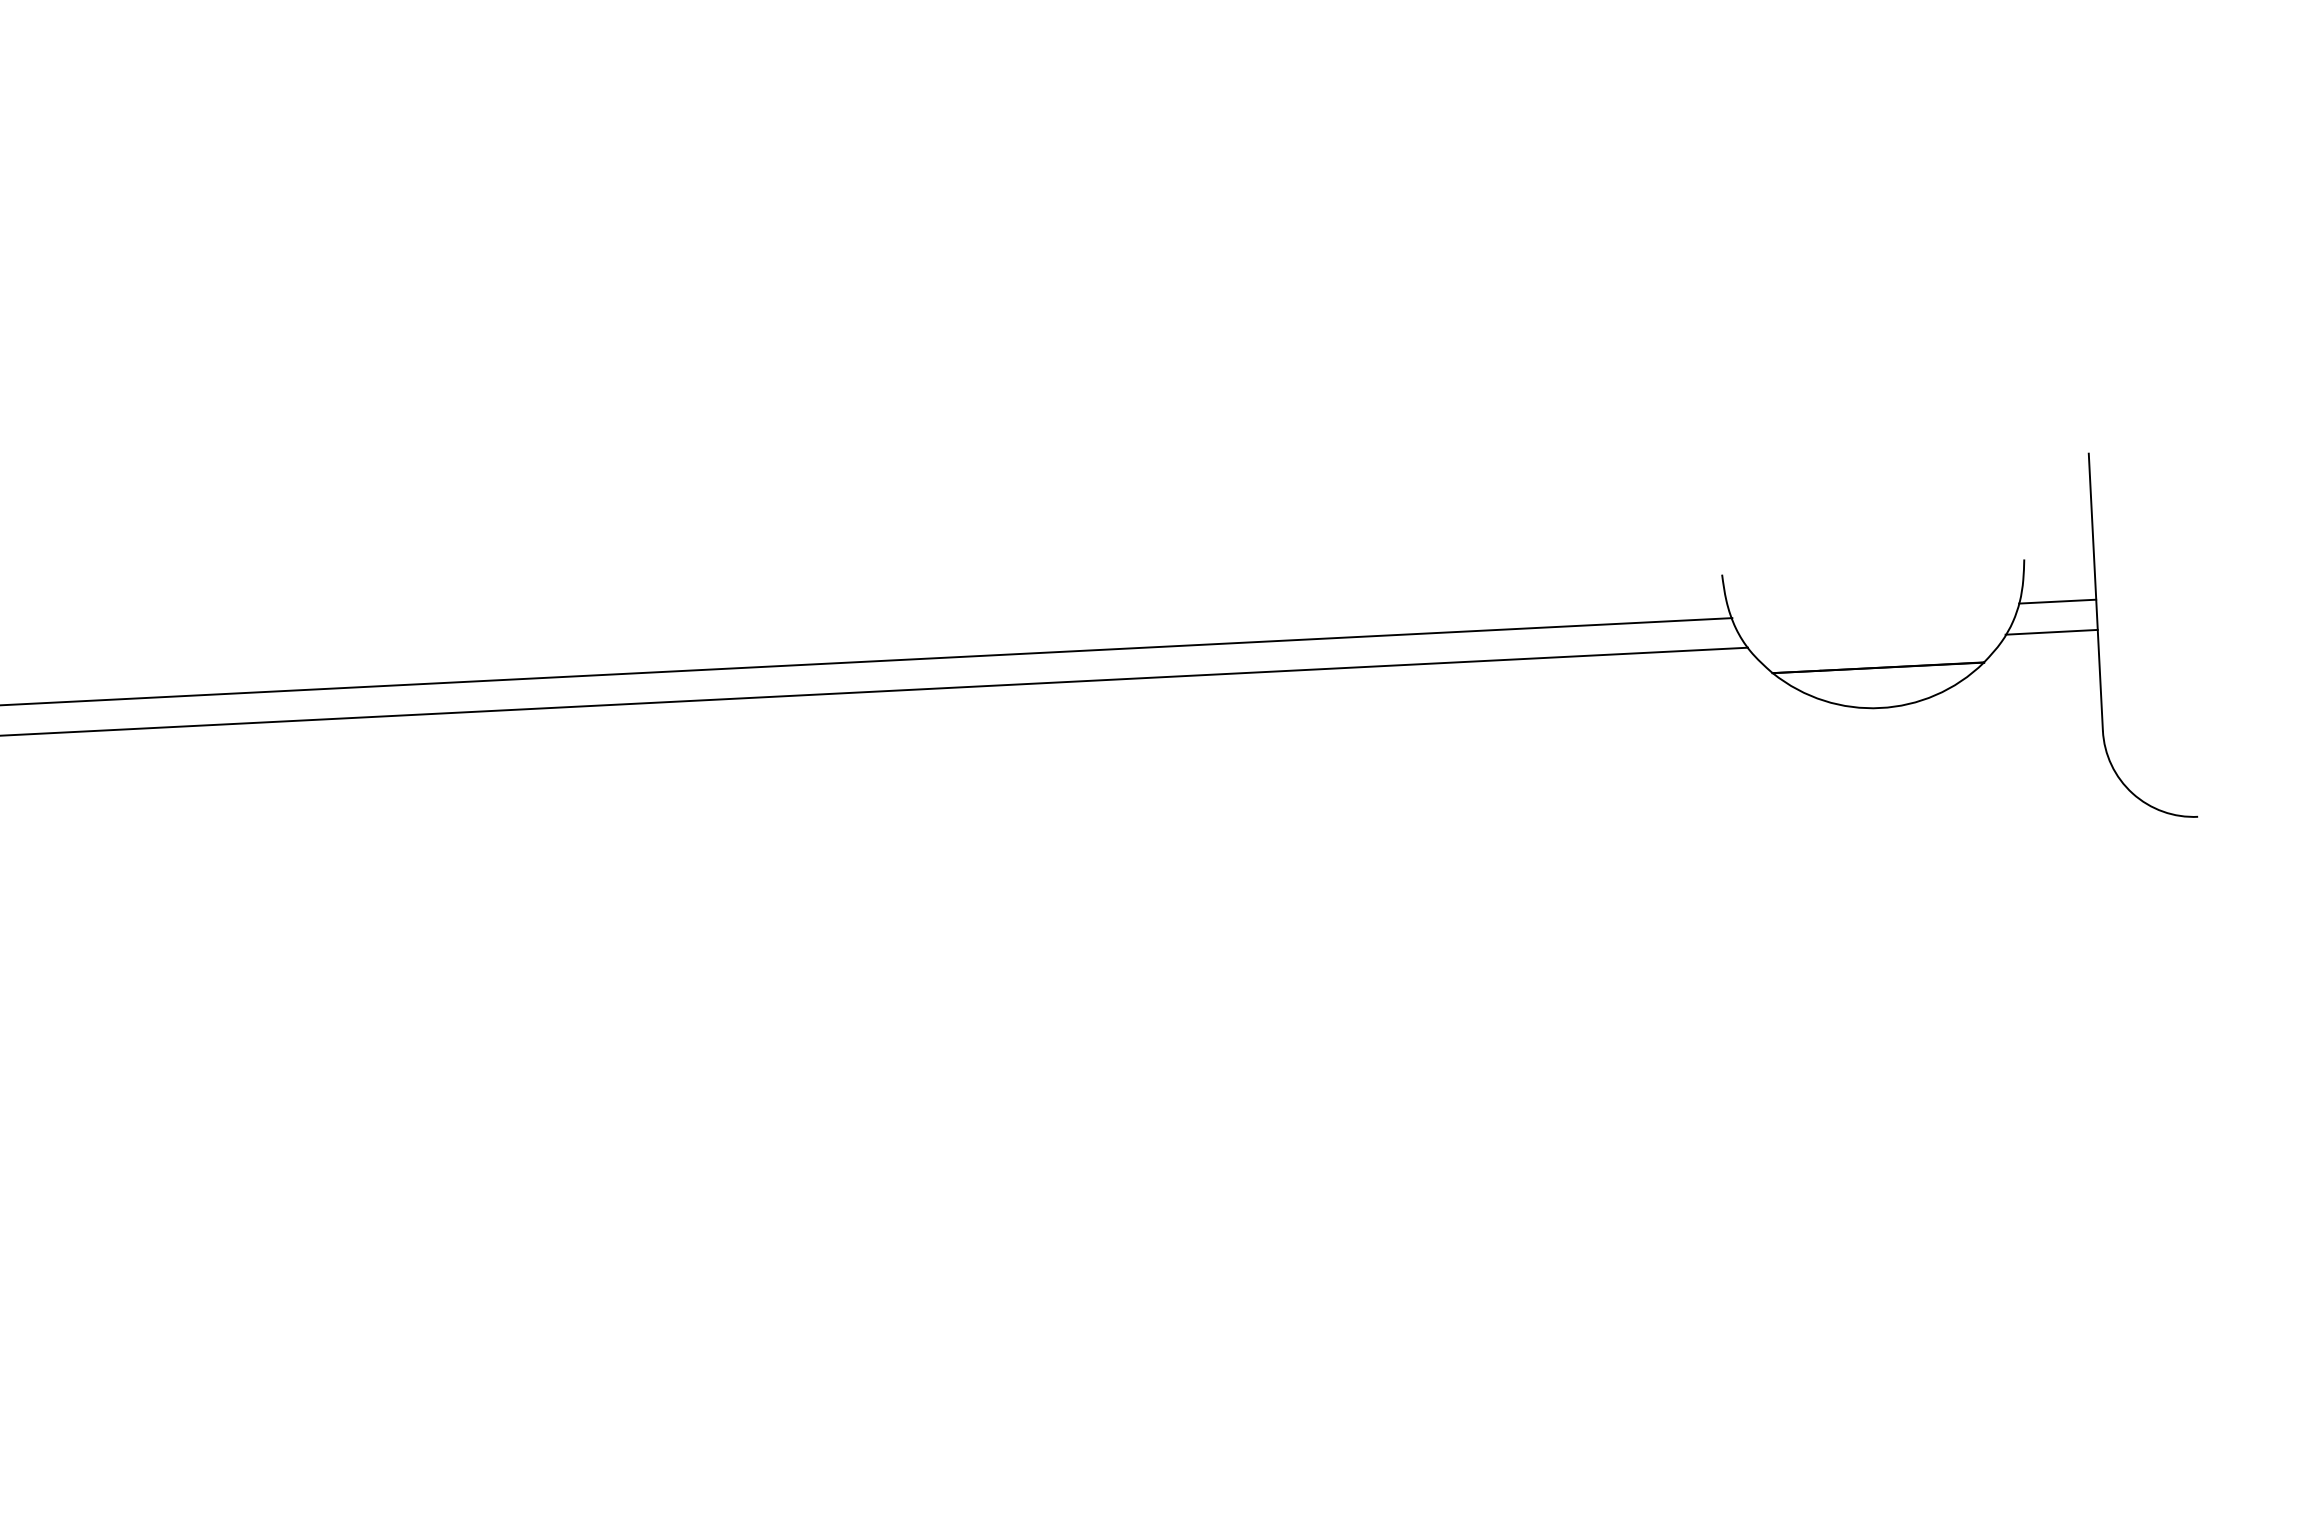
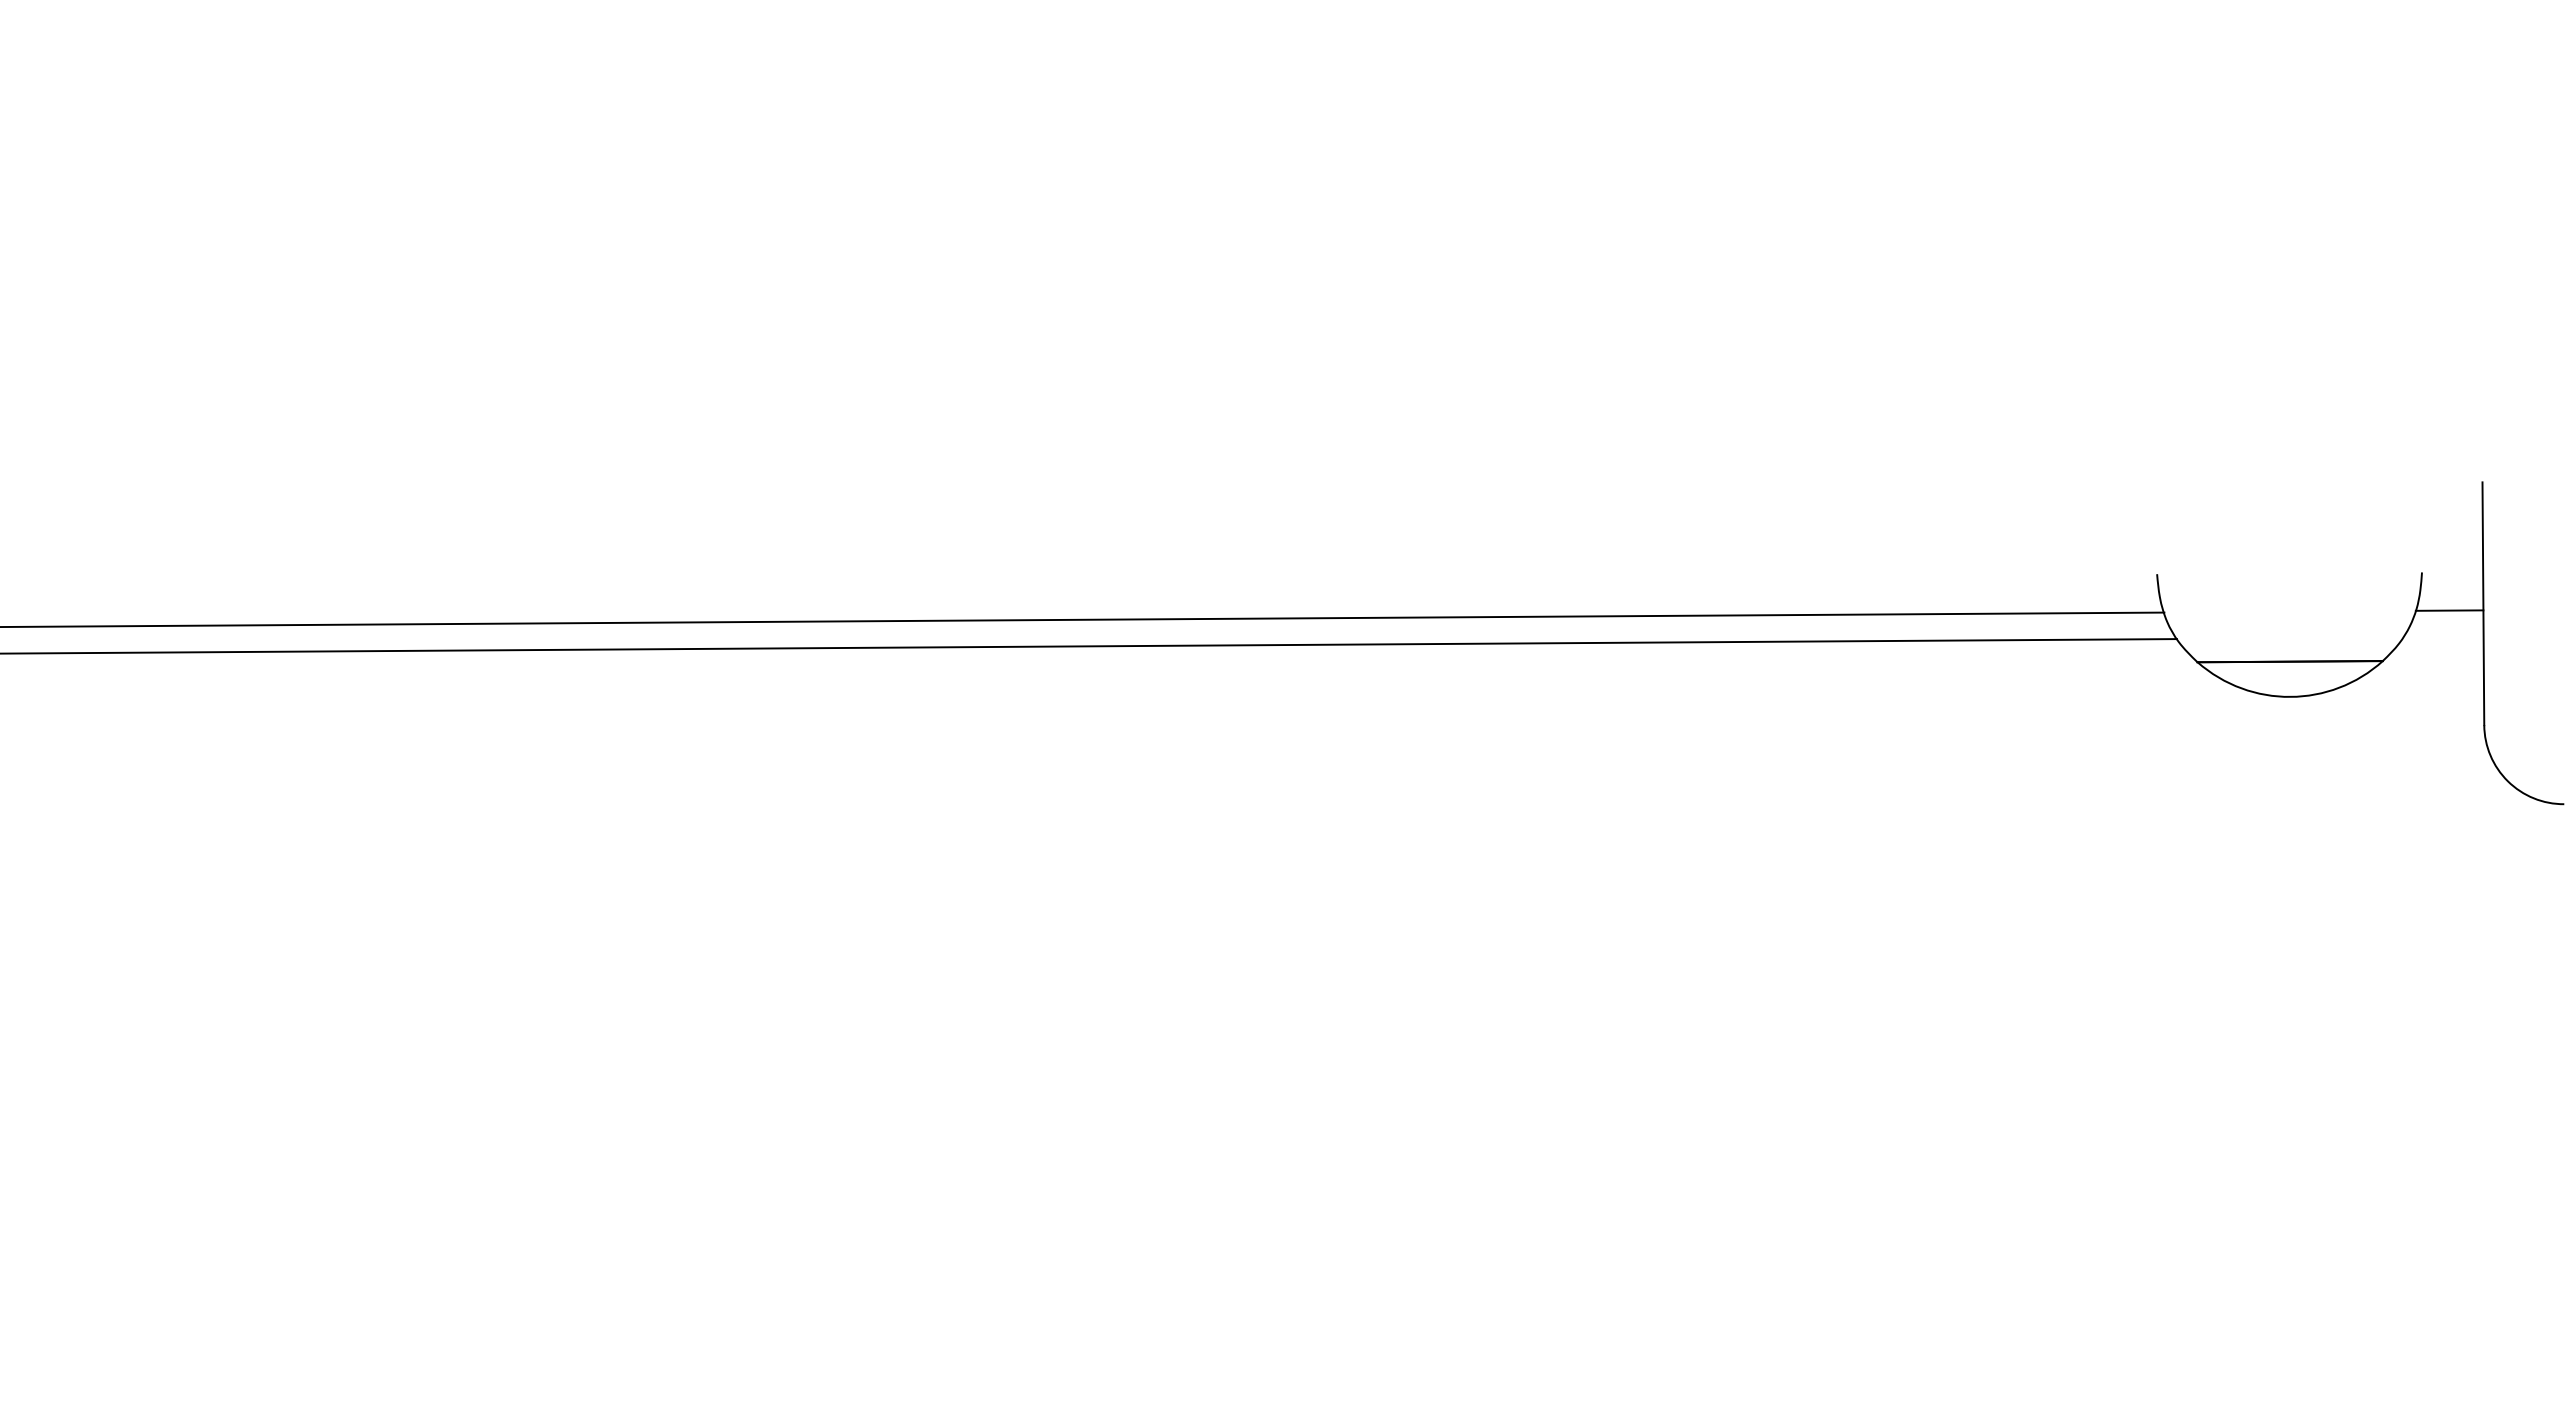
line: (2050, 631) -> (2442, 636), removed

